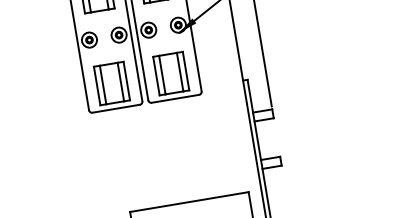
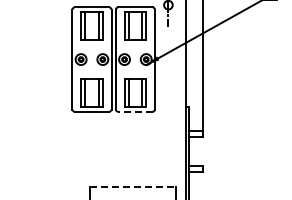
line: (174, 98) -> (134, 111), solid -> dashed
line: (189, 201) -> (133, 186), solid -> dashed

